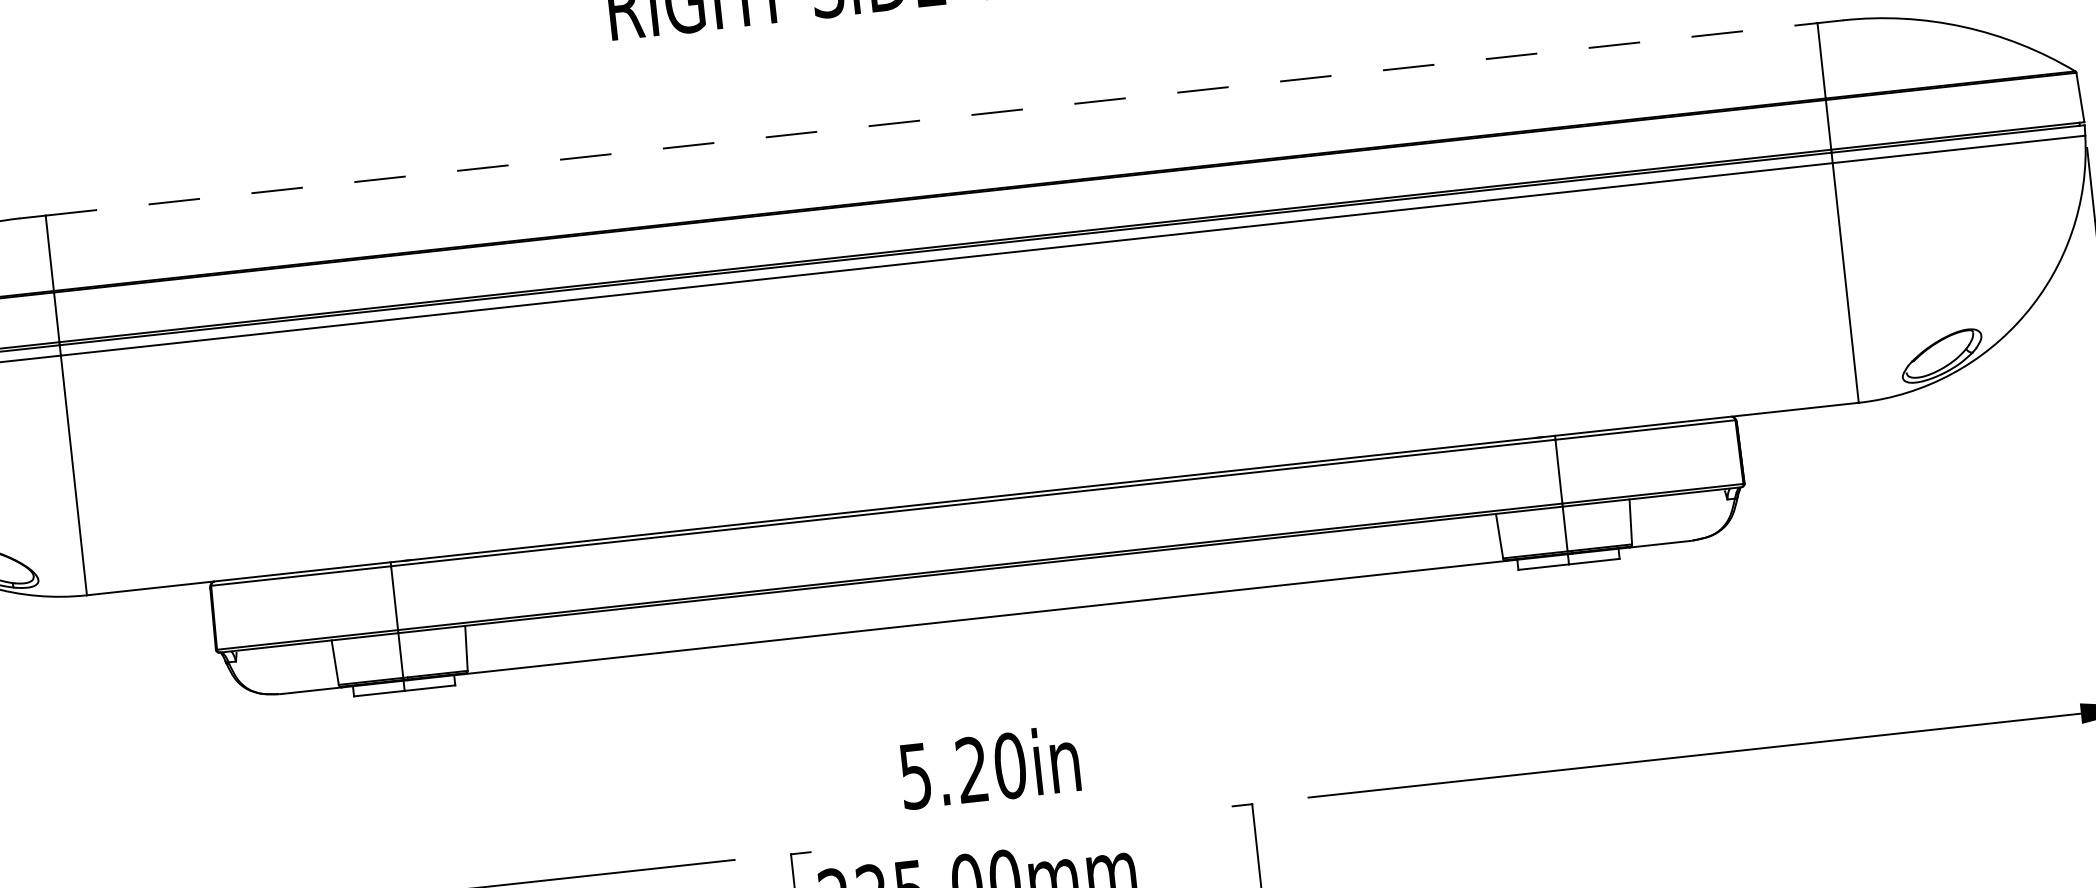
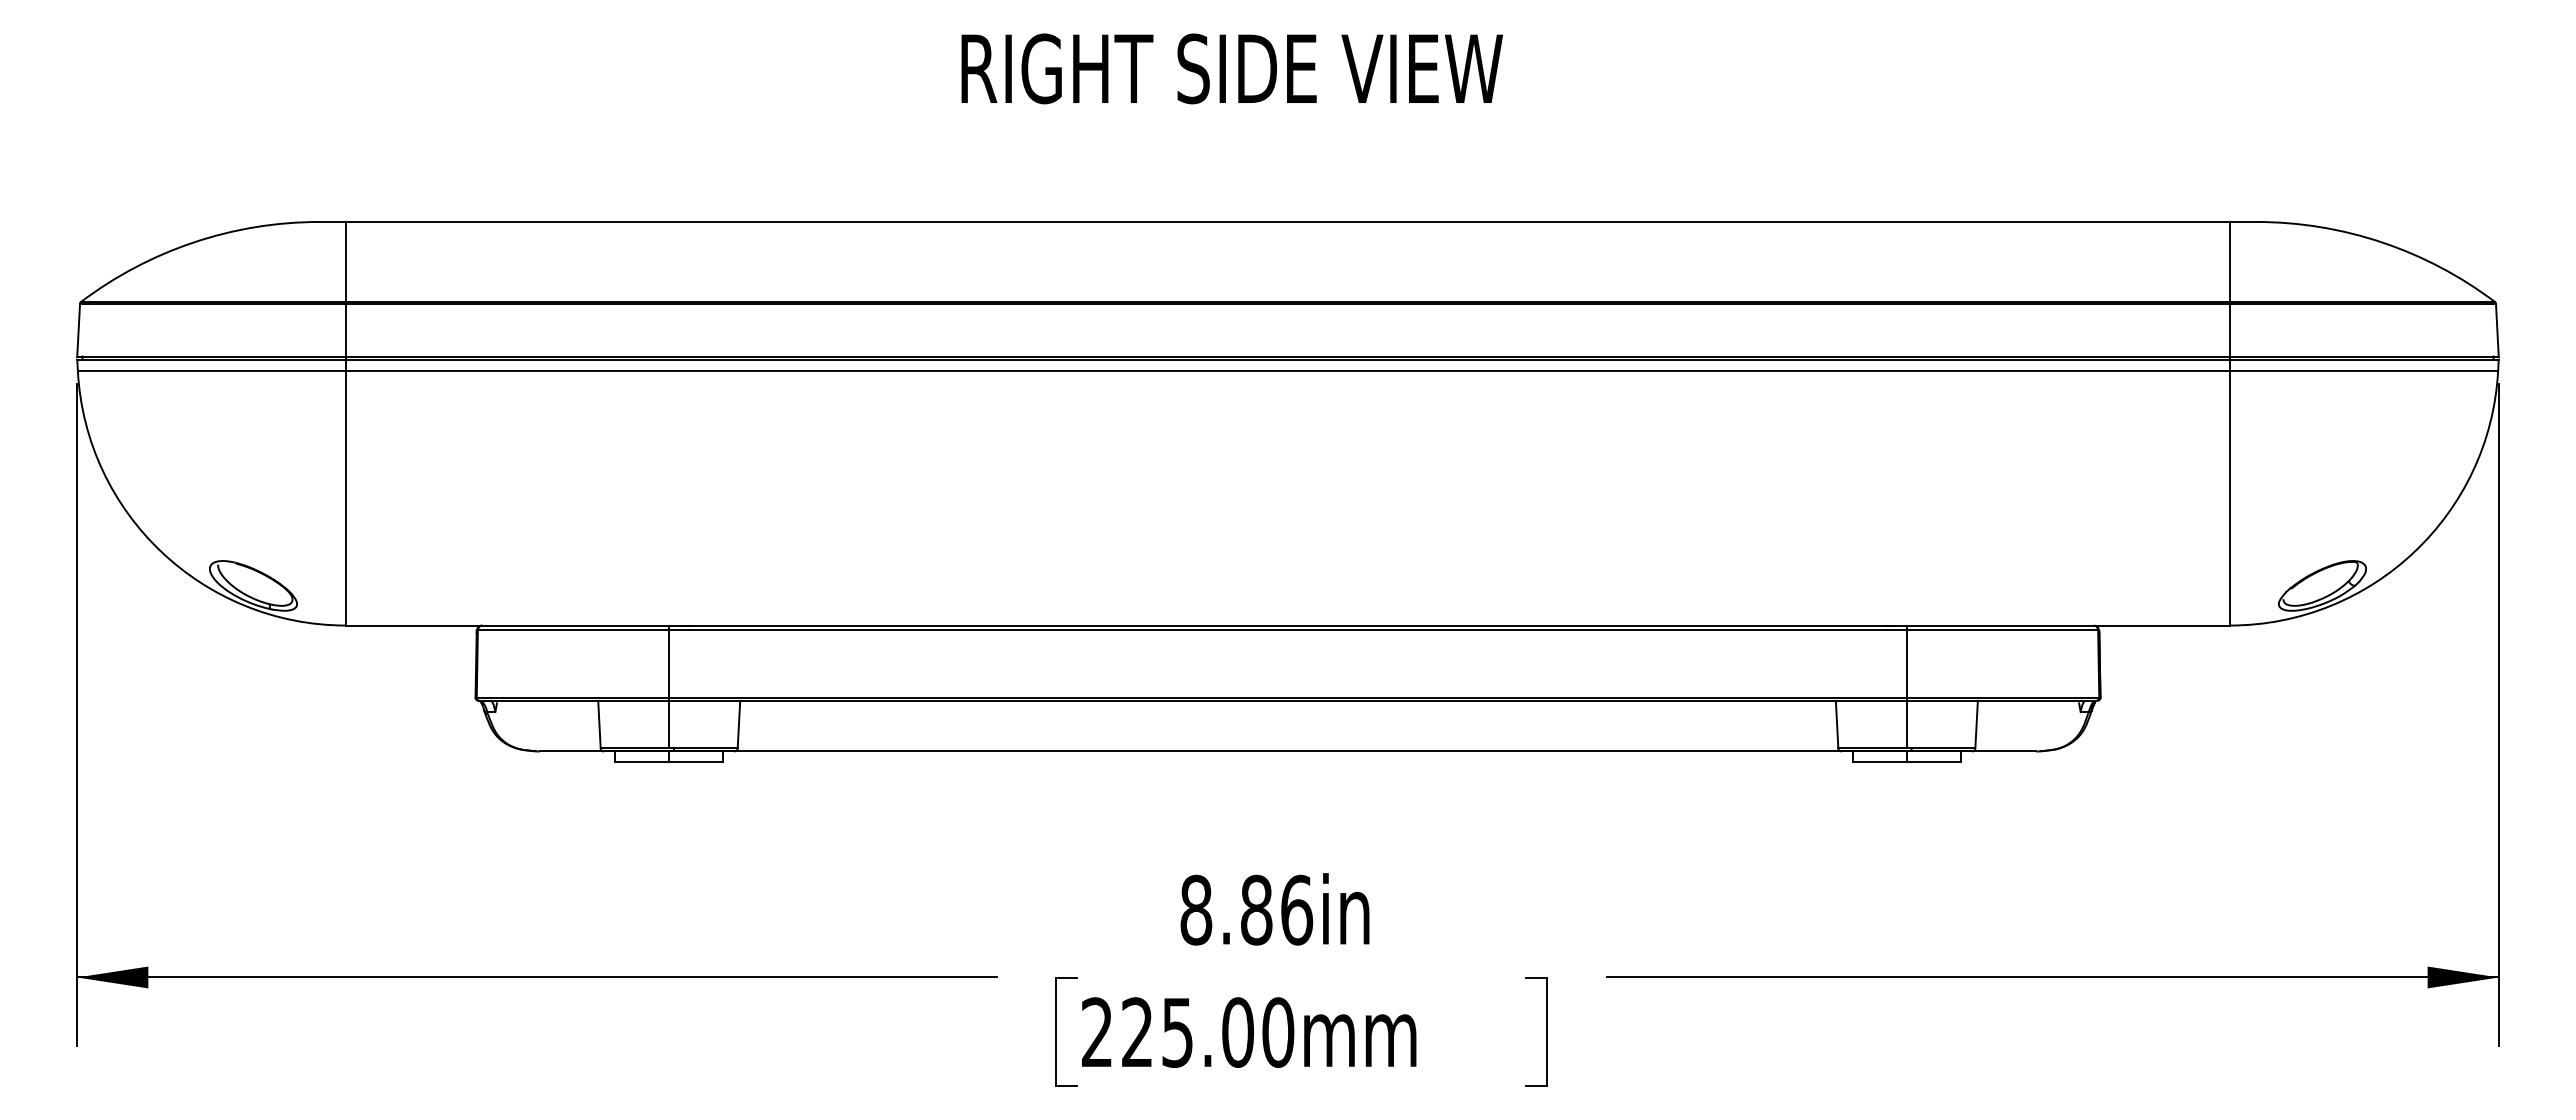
line: (931, 118) -> (1287, 221), dashed -> solid
text: (962, 770) -> (1246, 909), 5.20in -> 8.86in

